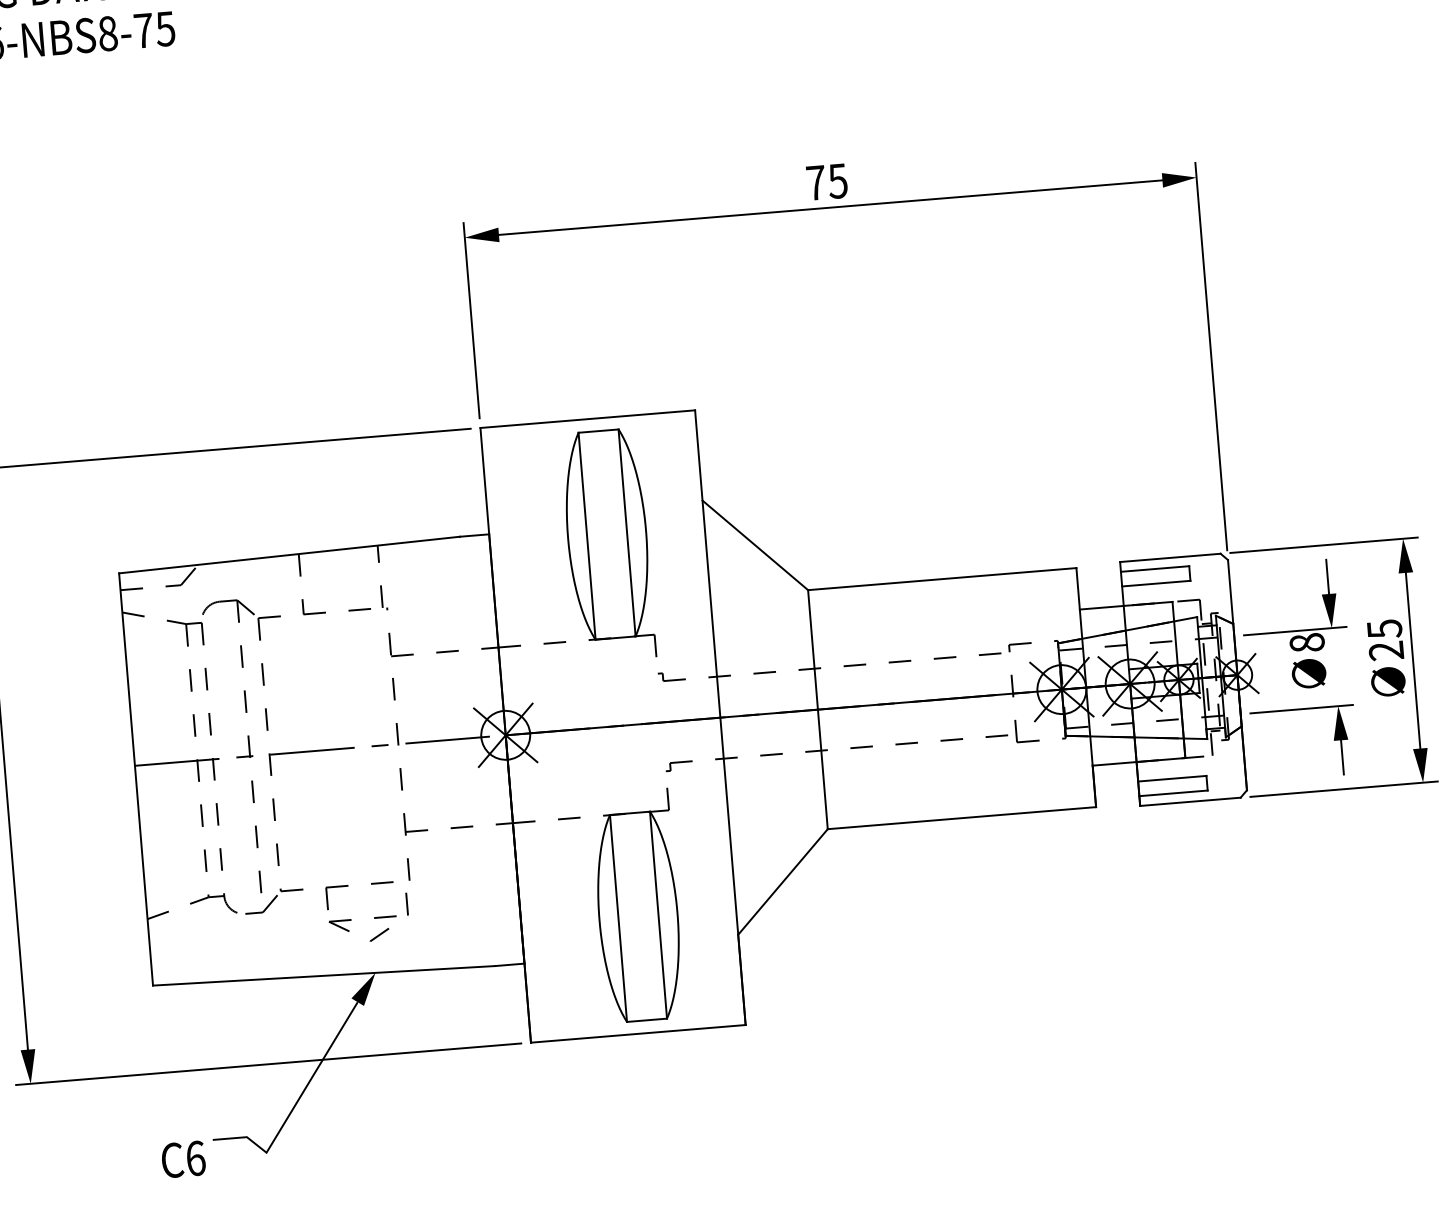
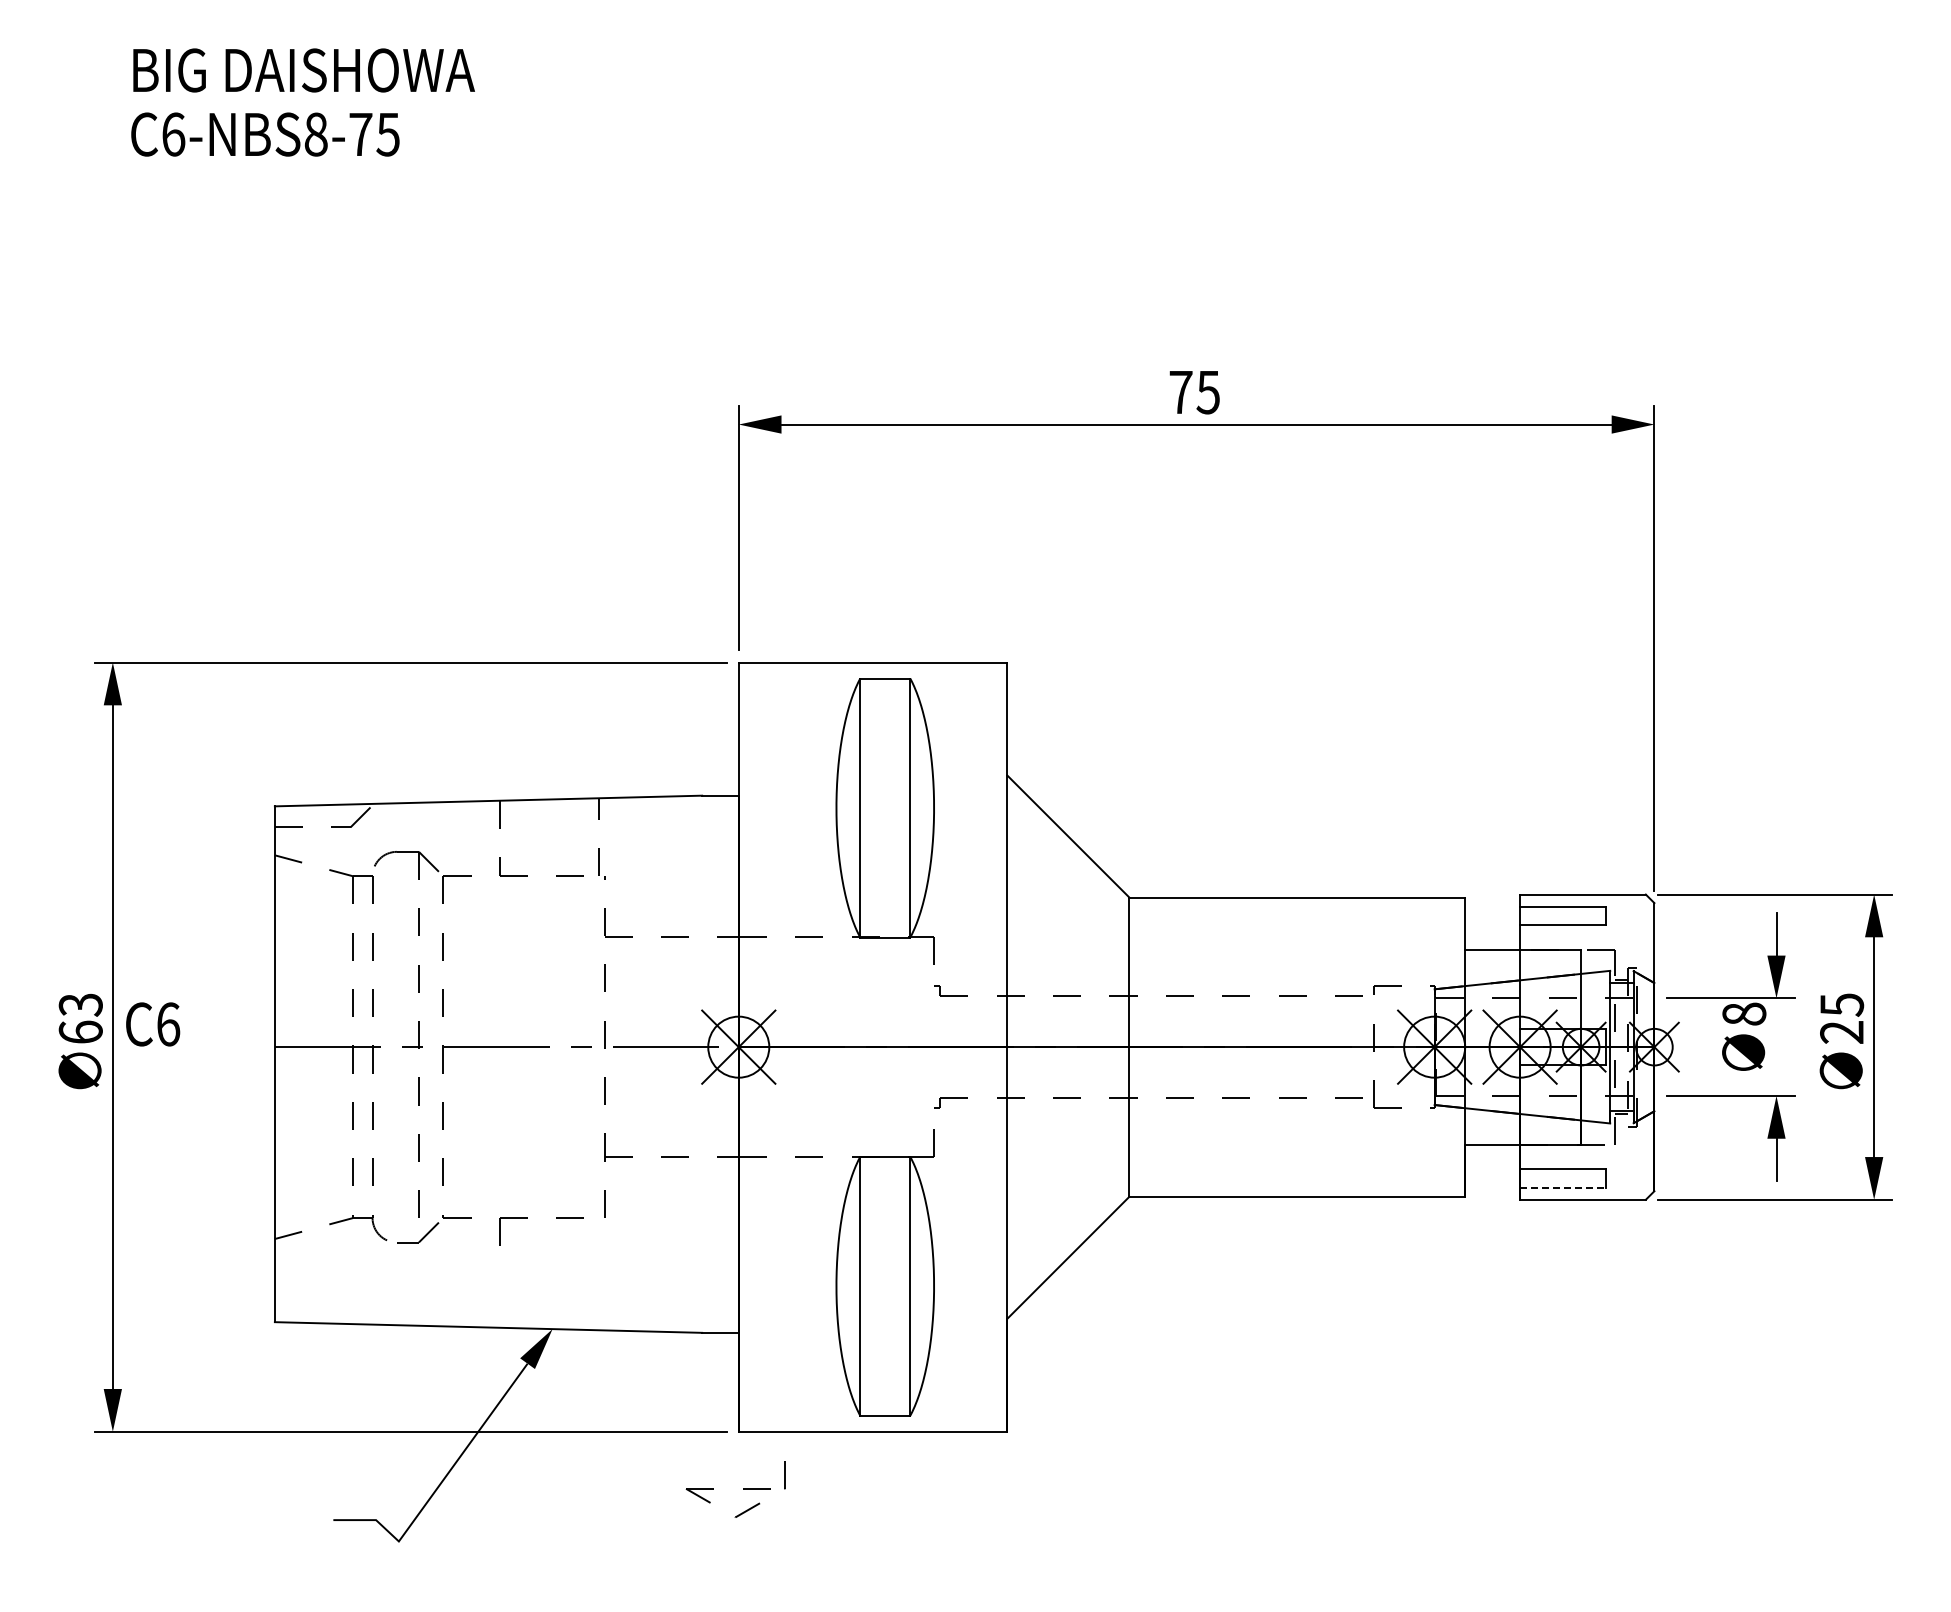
line: (1173, 793) -> (1562, 1187), solid -> dashed
part: (374, 918) -> (743, 1489), moved
text: (183, 1159) -> (153, 1024), moved

